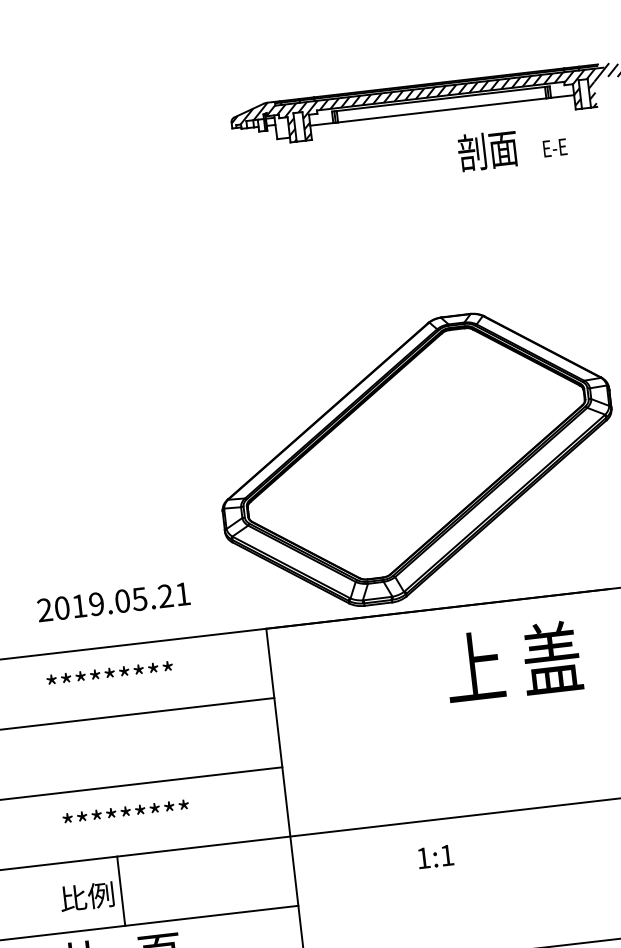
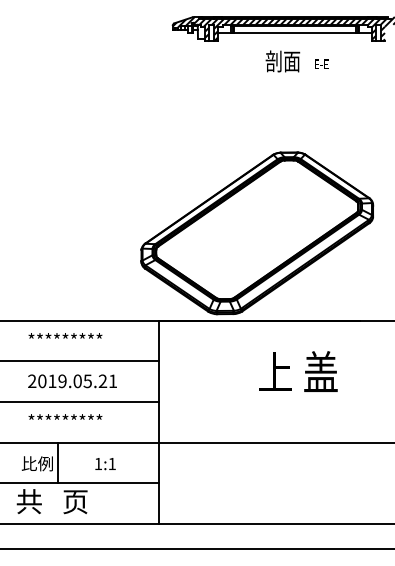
text: (511, 148) -> (296, 61), moved
text: (113, 602) -> (72, 381), moved
text: (513, 661) -> (298, 371), moved
text: (435, 857) -> (105, 464), moved

